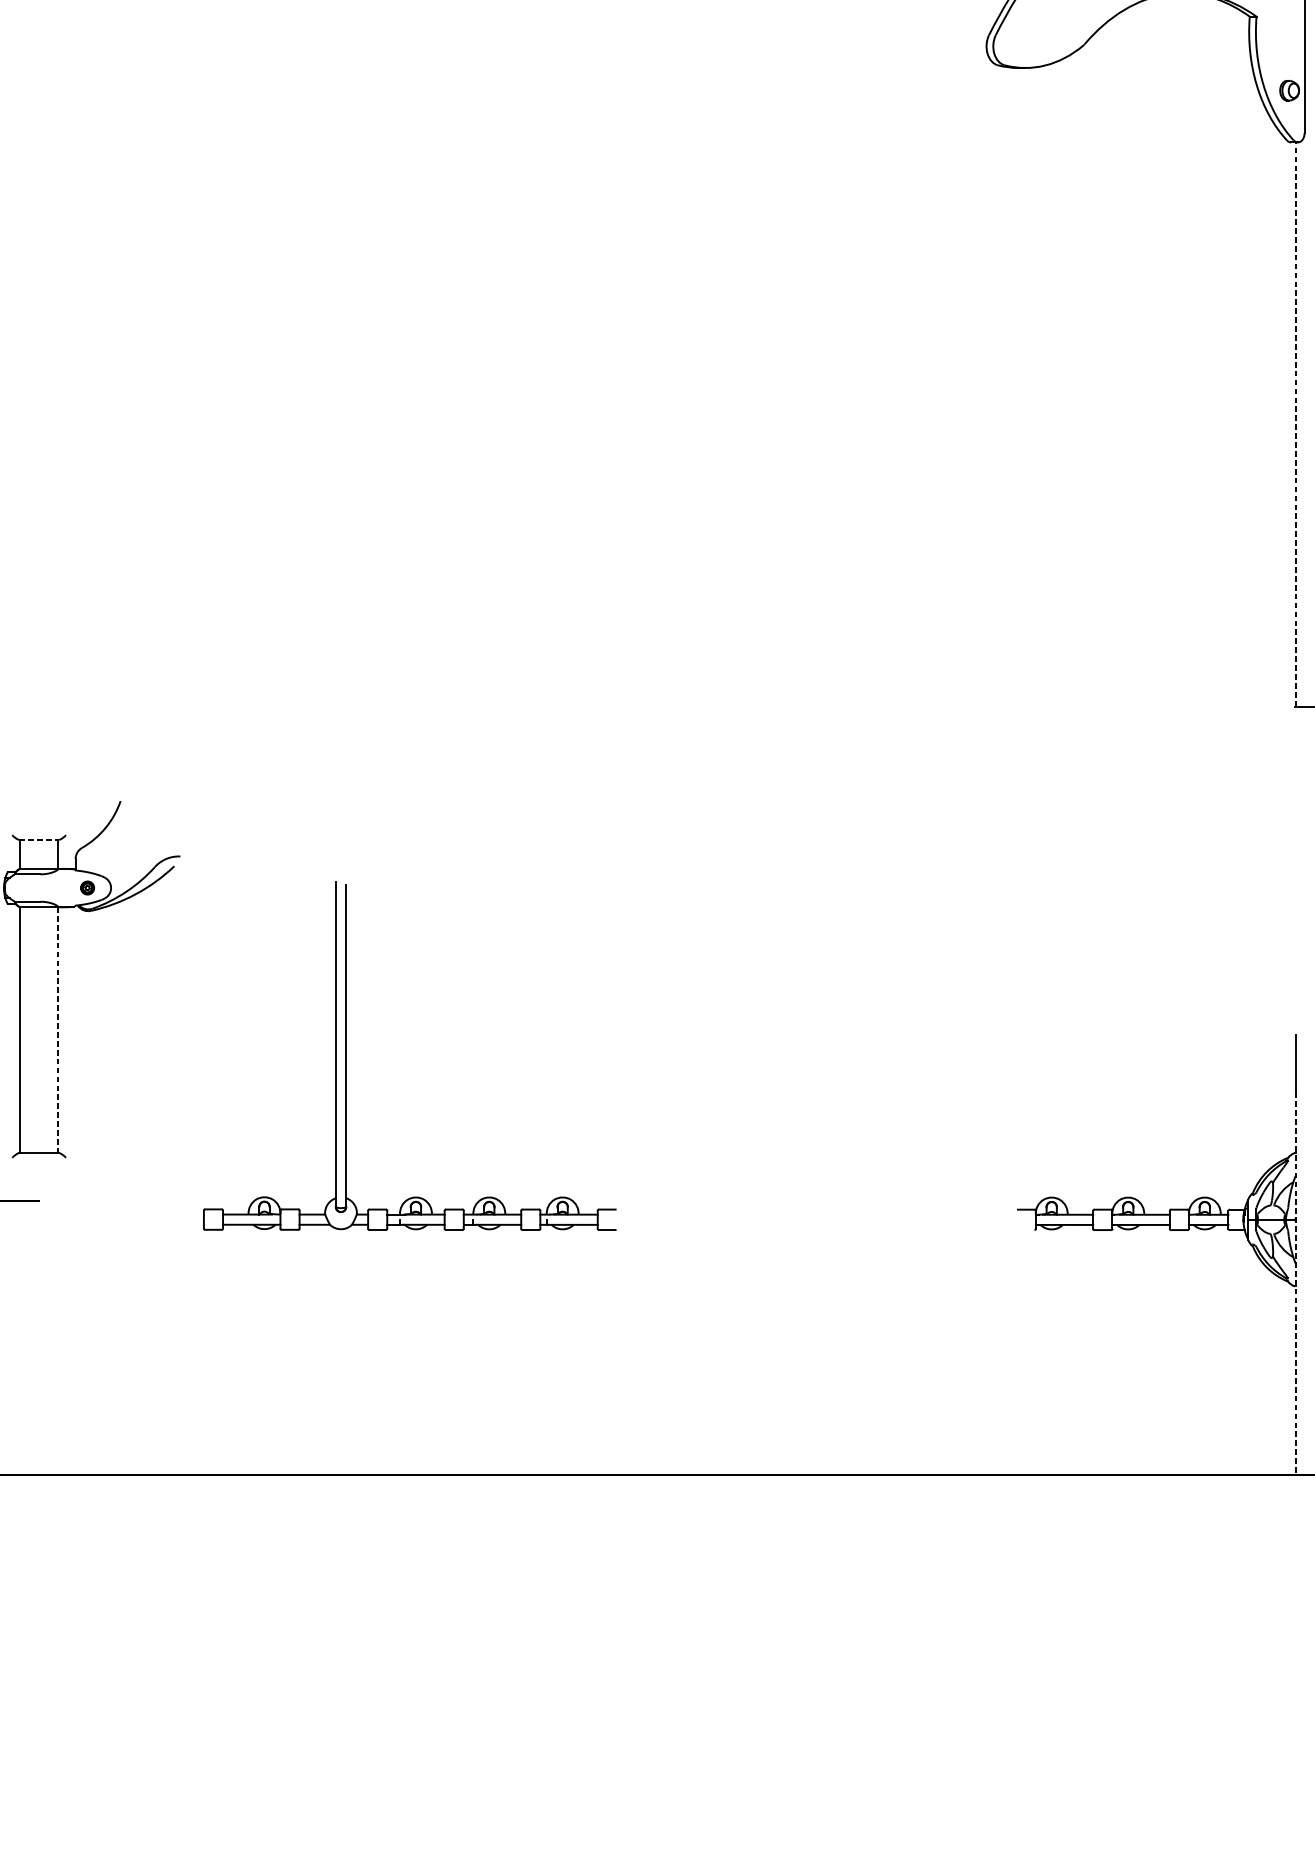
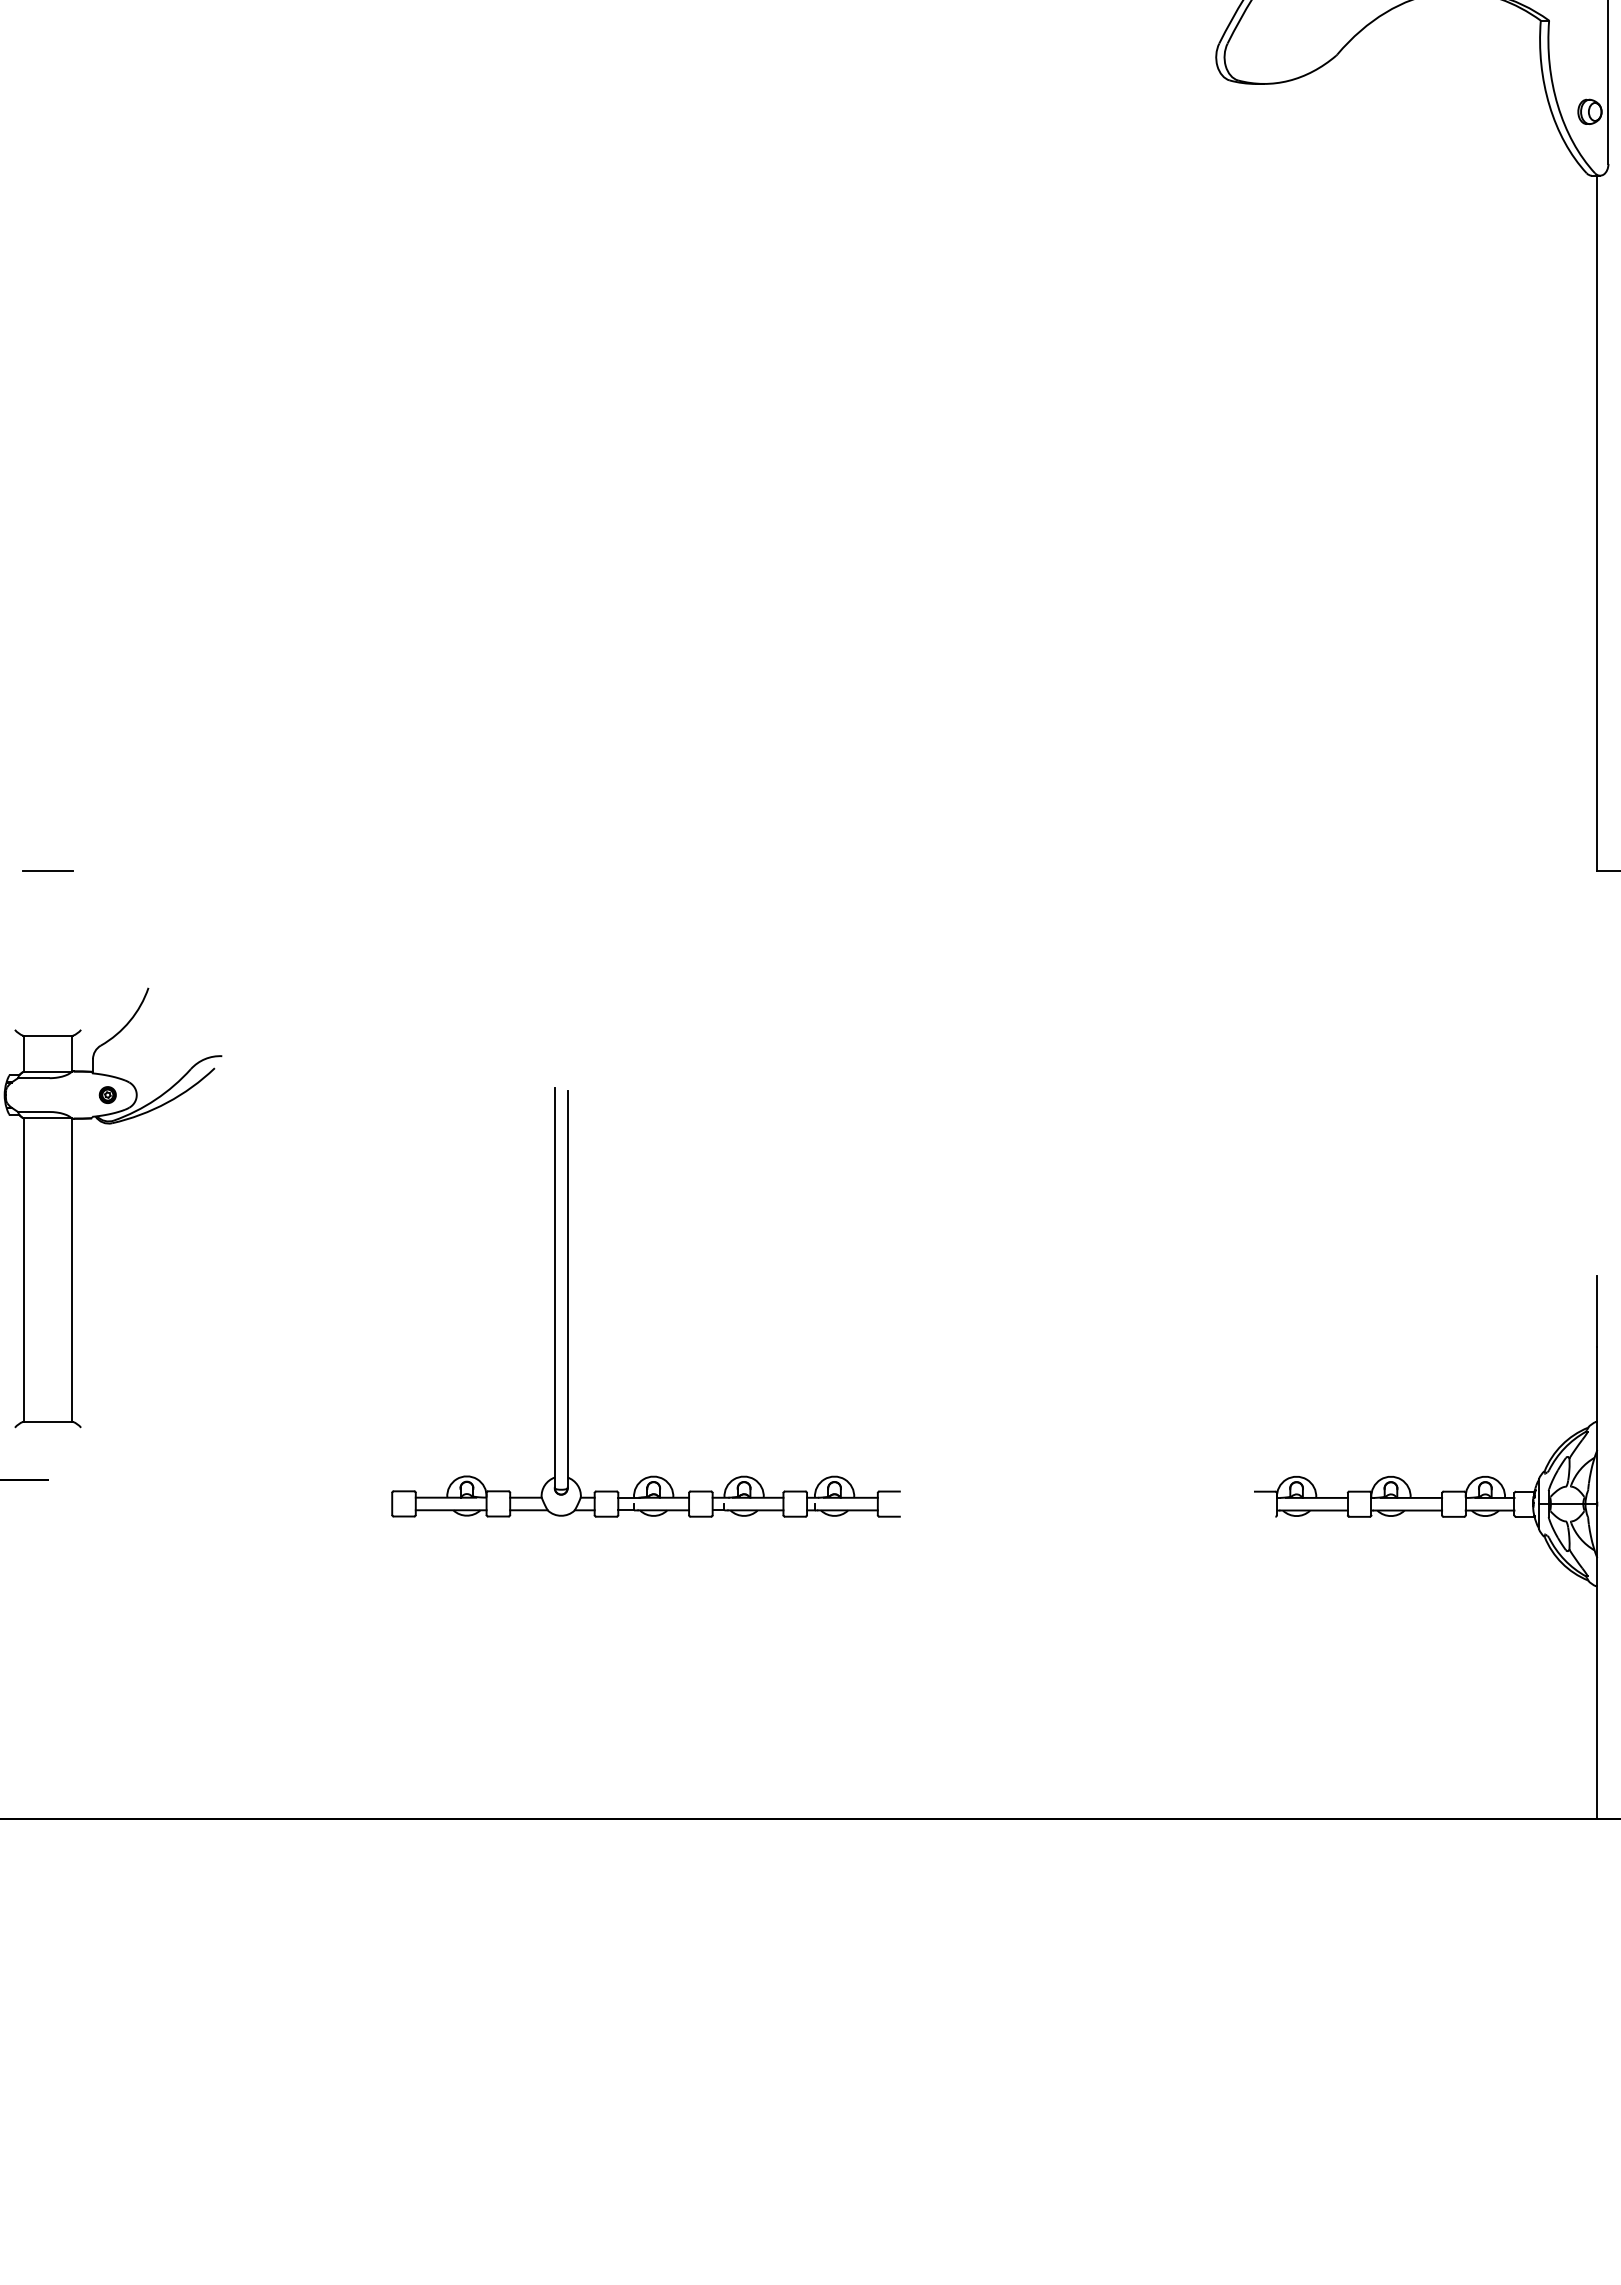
line: (1295, 424) -> (1597, 523), dashed -> solid
line: (38, 706) -> (47, 871), added
line: (39, 839) -> (48, 1035), dashed -> solid
line: (58, 1030) -> (71, 1270), dashed -> solid
part: (346, 1056) -> (568, 1302), moved
line: (1295, 1283) -> (1597, 1582), dashed -> solid

